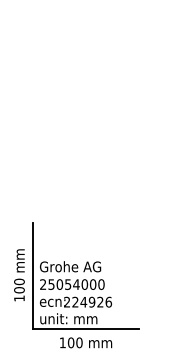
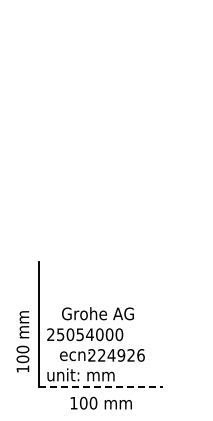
text: (70, 266) -> (97, 313), moved
text: (19, 275) -> (22, 341), moved
text: (76, 302) -> (102, 355), moved
line: (86, 328) -> (101, 386), solid -> dashed

